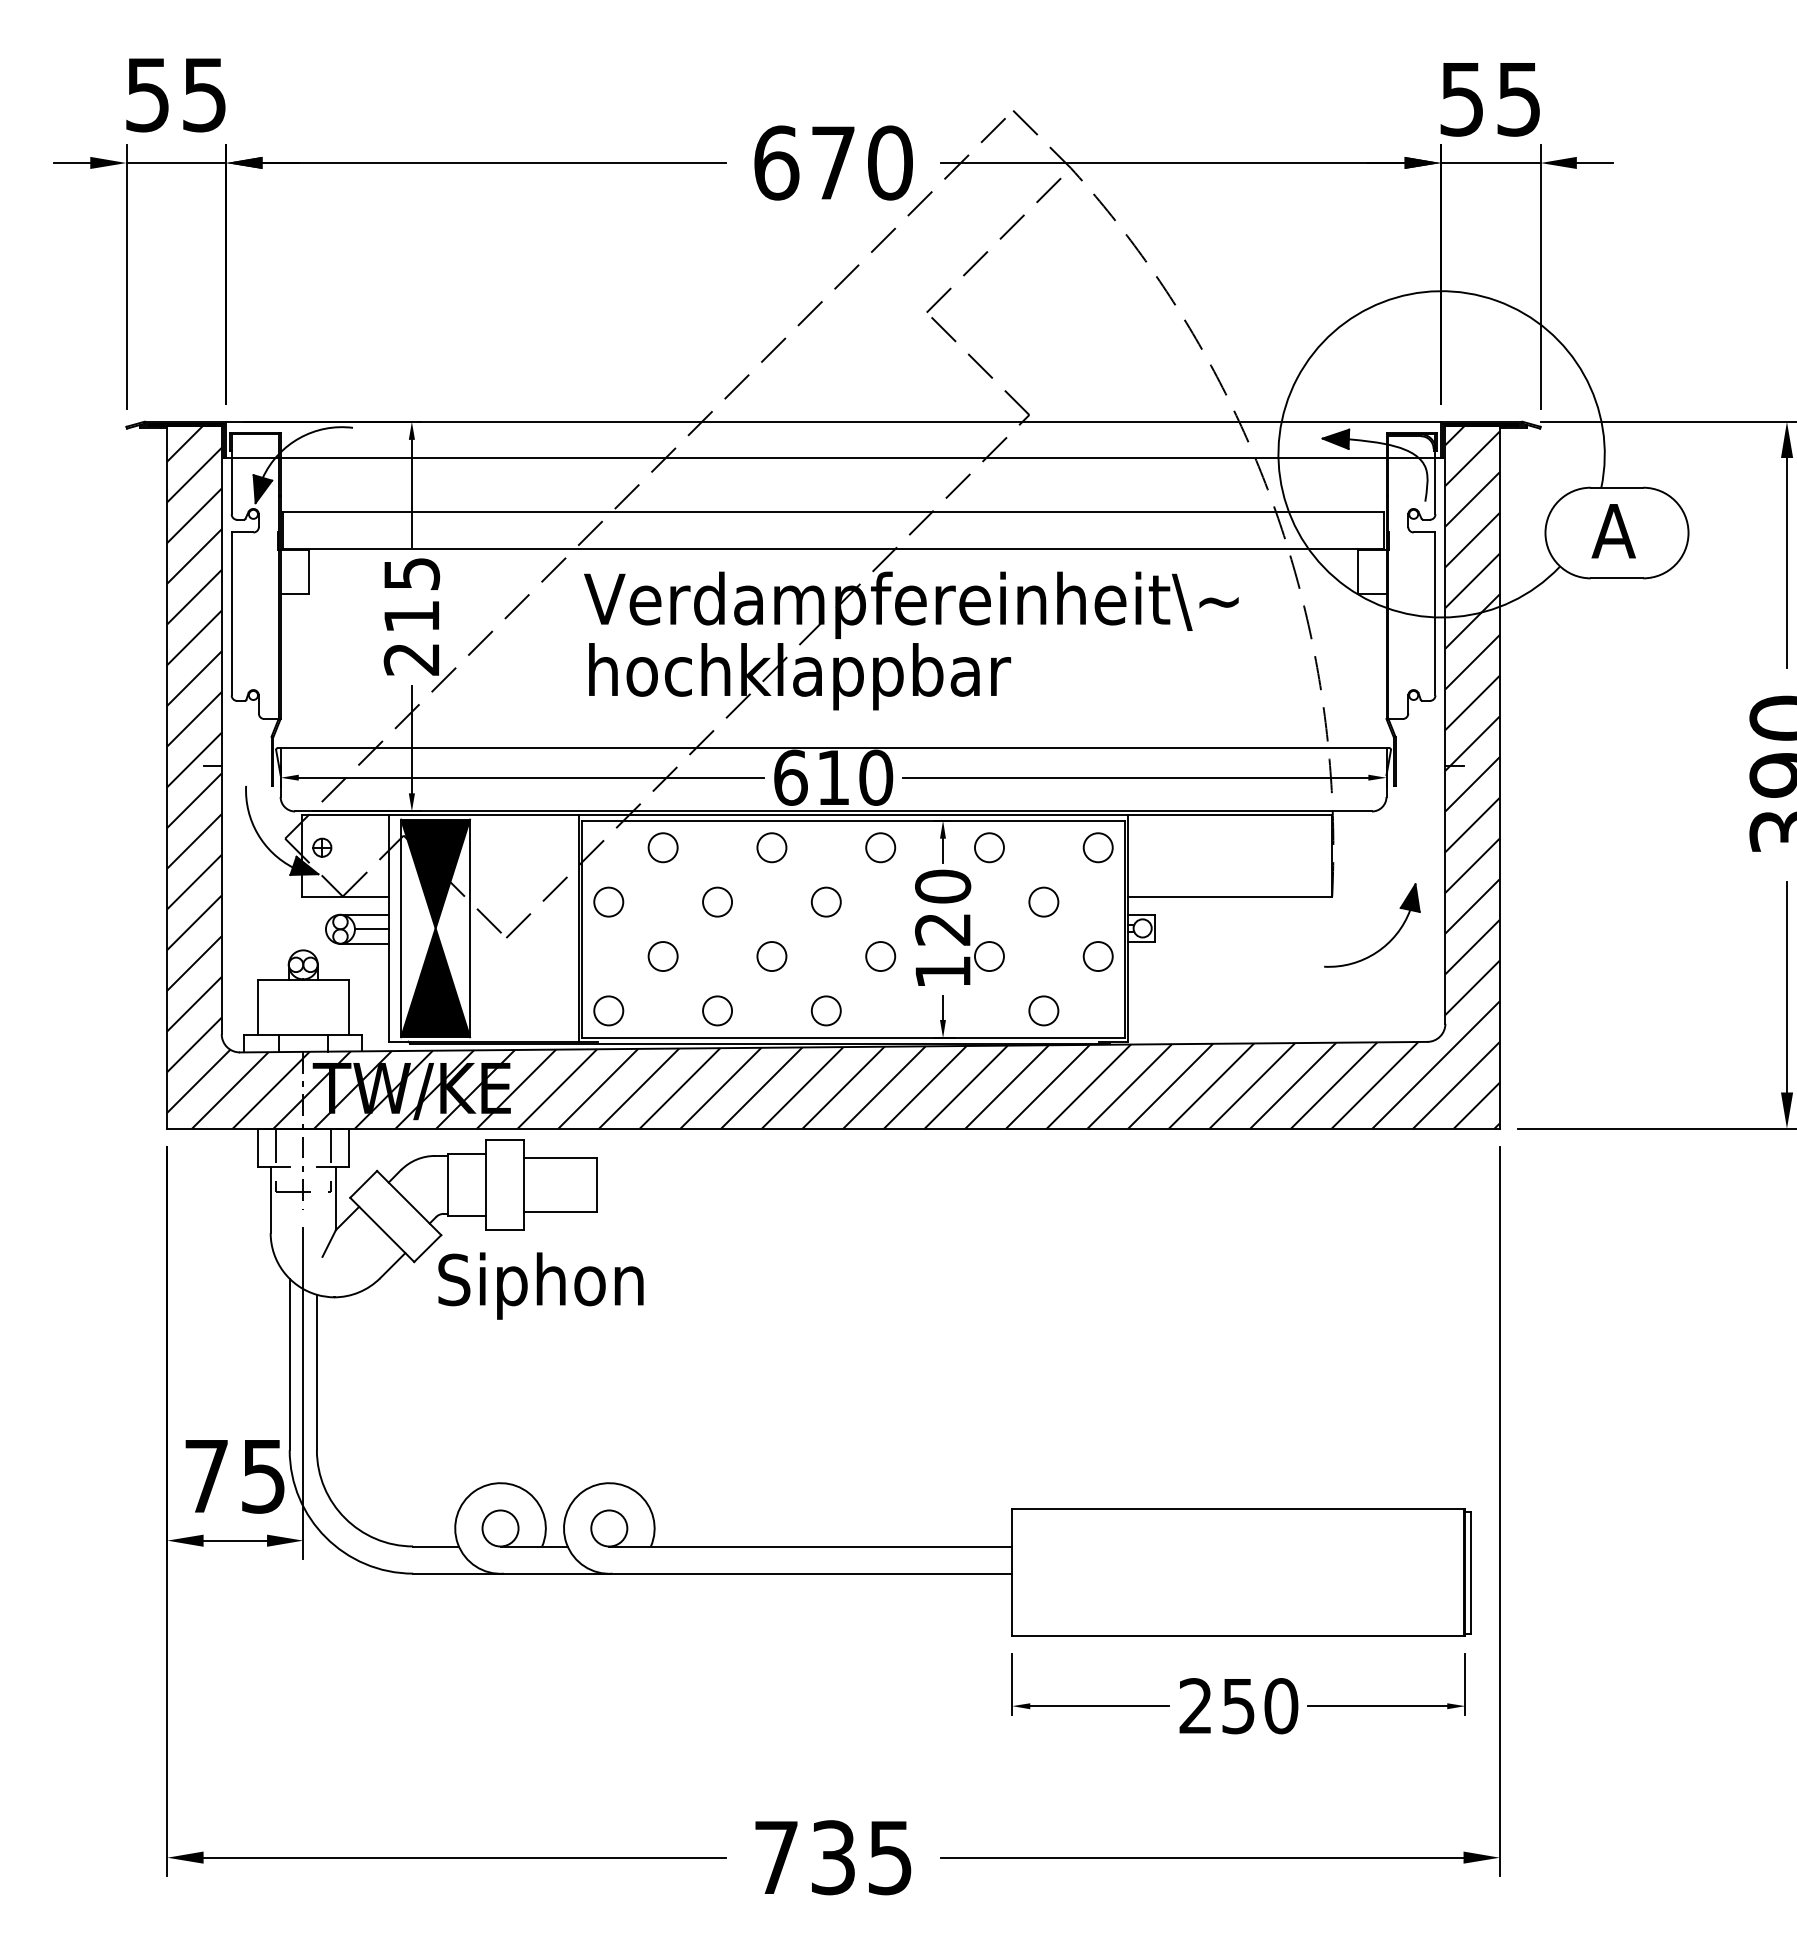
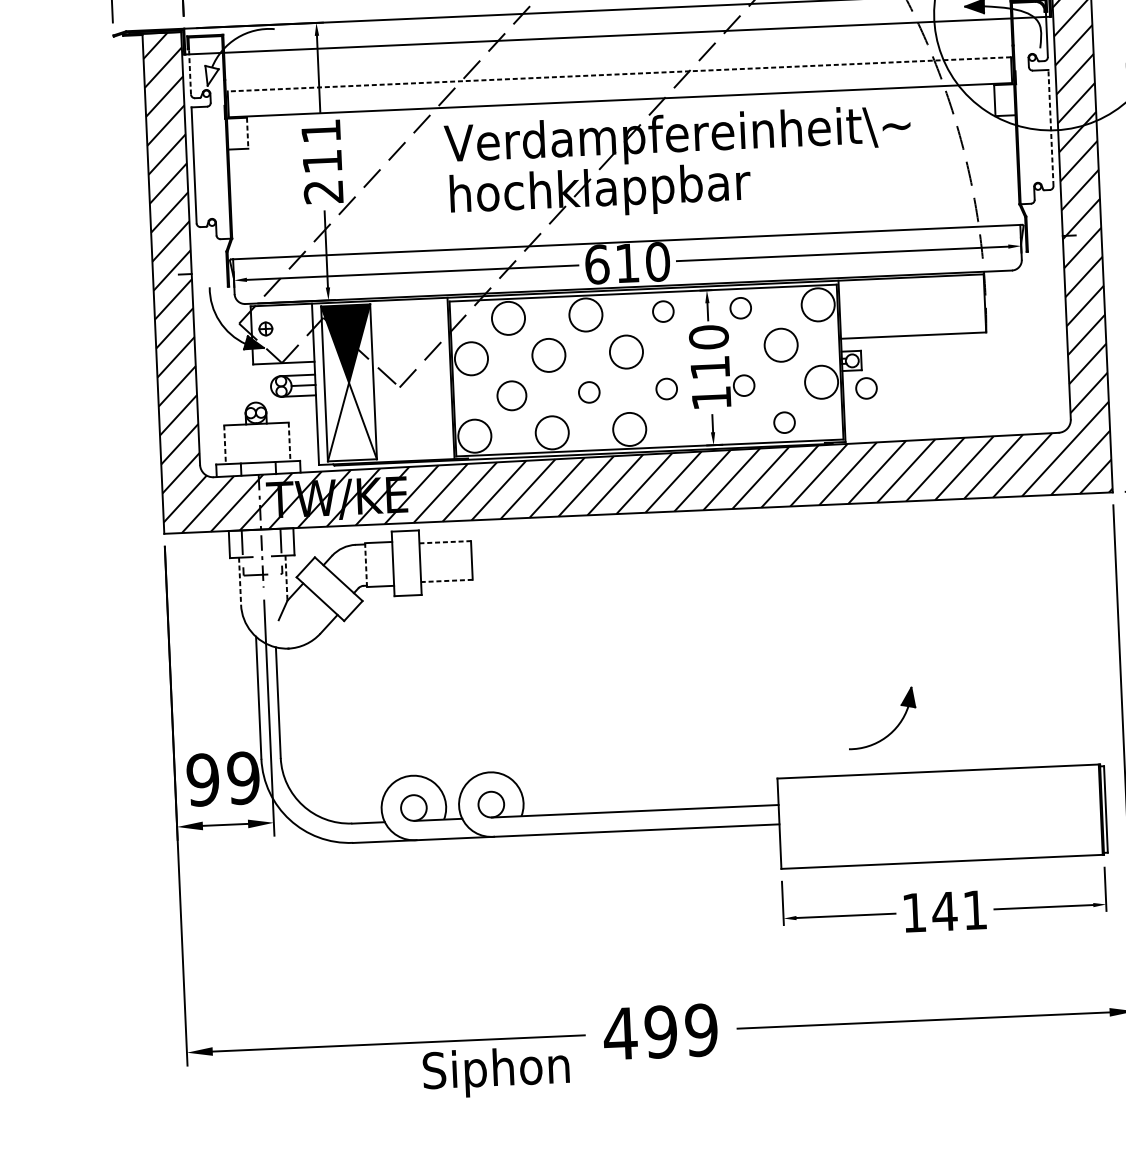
line: (231, 482) -> (189, 71), solid -> dashed
fill: (262, 489) -> (212, 75), removed
line: (833, 512) -> (619, 74), solid -> dashed
line: (308, 572) -> (247, 133), solid -> dashed
text: (412, 574) -> (321, 131), 215 -> 211
line: (1435, 613) -> (1050, 127), solid -> dashed
circle: (662, 847) -> (508, 318), size x1.6
circle: (771, 847) -> (585, 314), size x1.6
circle: (1097, 847) -> (817, 304), size x1.6
circle: (608, 901) -> (471, 358), size x1.6
circle: (717, 901) -> (548, 354), size x1.6
circle: (825, 901) -> (625, 351), size x1.6
circle: (1043, 901) -> (780, 344), size x1.6
text: (942, 929) -> (709, 367), 120 -> 110
part: (1388, 941) -> (893, 729), moved
circle: (662, 956) -> (511, 395), size x1.4
circle: (1097, 956) -> (821, 382), size x1.6
circle: (1160, 967) -> (866, 388), added
fill: (435, 982) -> (350, 421), removed
line: (257, 1008) -> (224, 445), solid -> dashed
line: (348, 1008) -> (289, 442), solid -> dashed
circle: (608, 1010) -> (474, 435), size x1.6
circle: (717, 1010) -> (552, 432), size x1.6
circle: (825, 1010) -> (629, 429), size x1.6
line: (561, 1157) -> (445, 542), solid -> dashed
line: (448, 1184) -> (366, 564), solid -> dashed
line: (335, 1198) -> (286, 578), solid -> dashed
line: (270, 1200) -> (239, 581), solid -> dashed
line: (560, 1212) -> (446, 581), solid -> dashed
text: (540, 1285) -> (496, 1071), moved
text: (234, 1475) -> (222, 778), 75 -> 99
text: (1238, 1706) -> (944, 911), 250 -> 141
text: (832, 1857) -> (660, 1031), 735 -> 499

